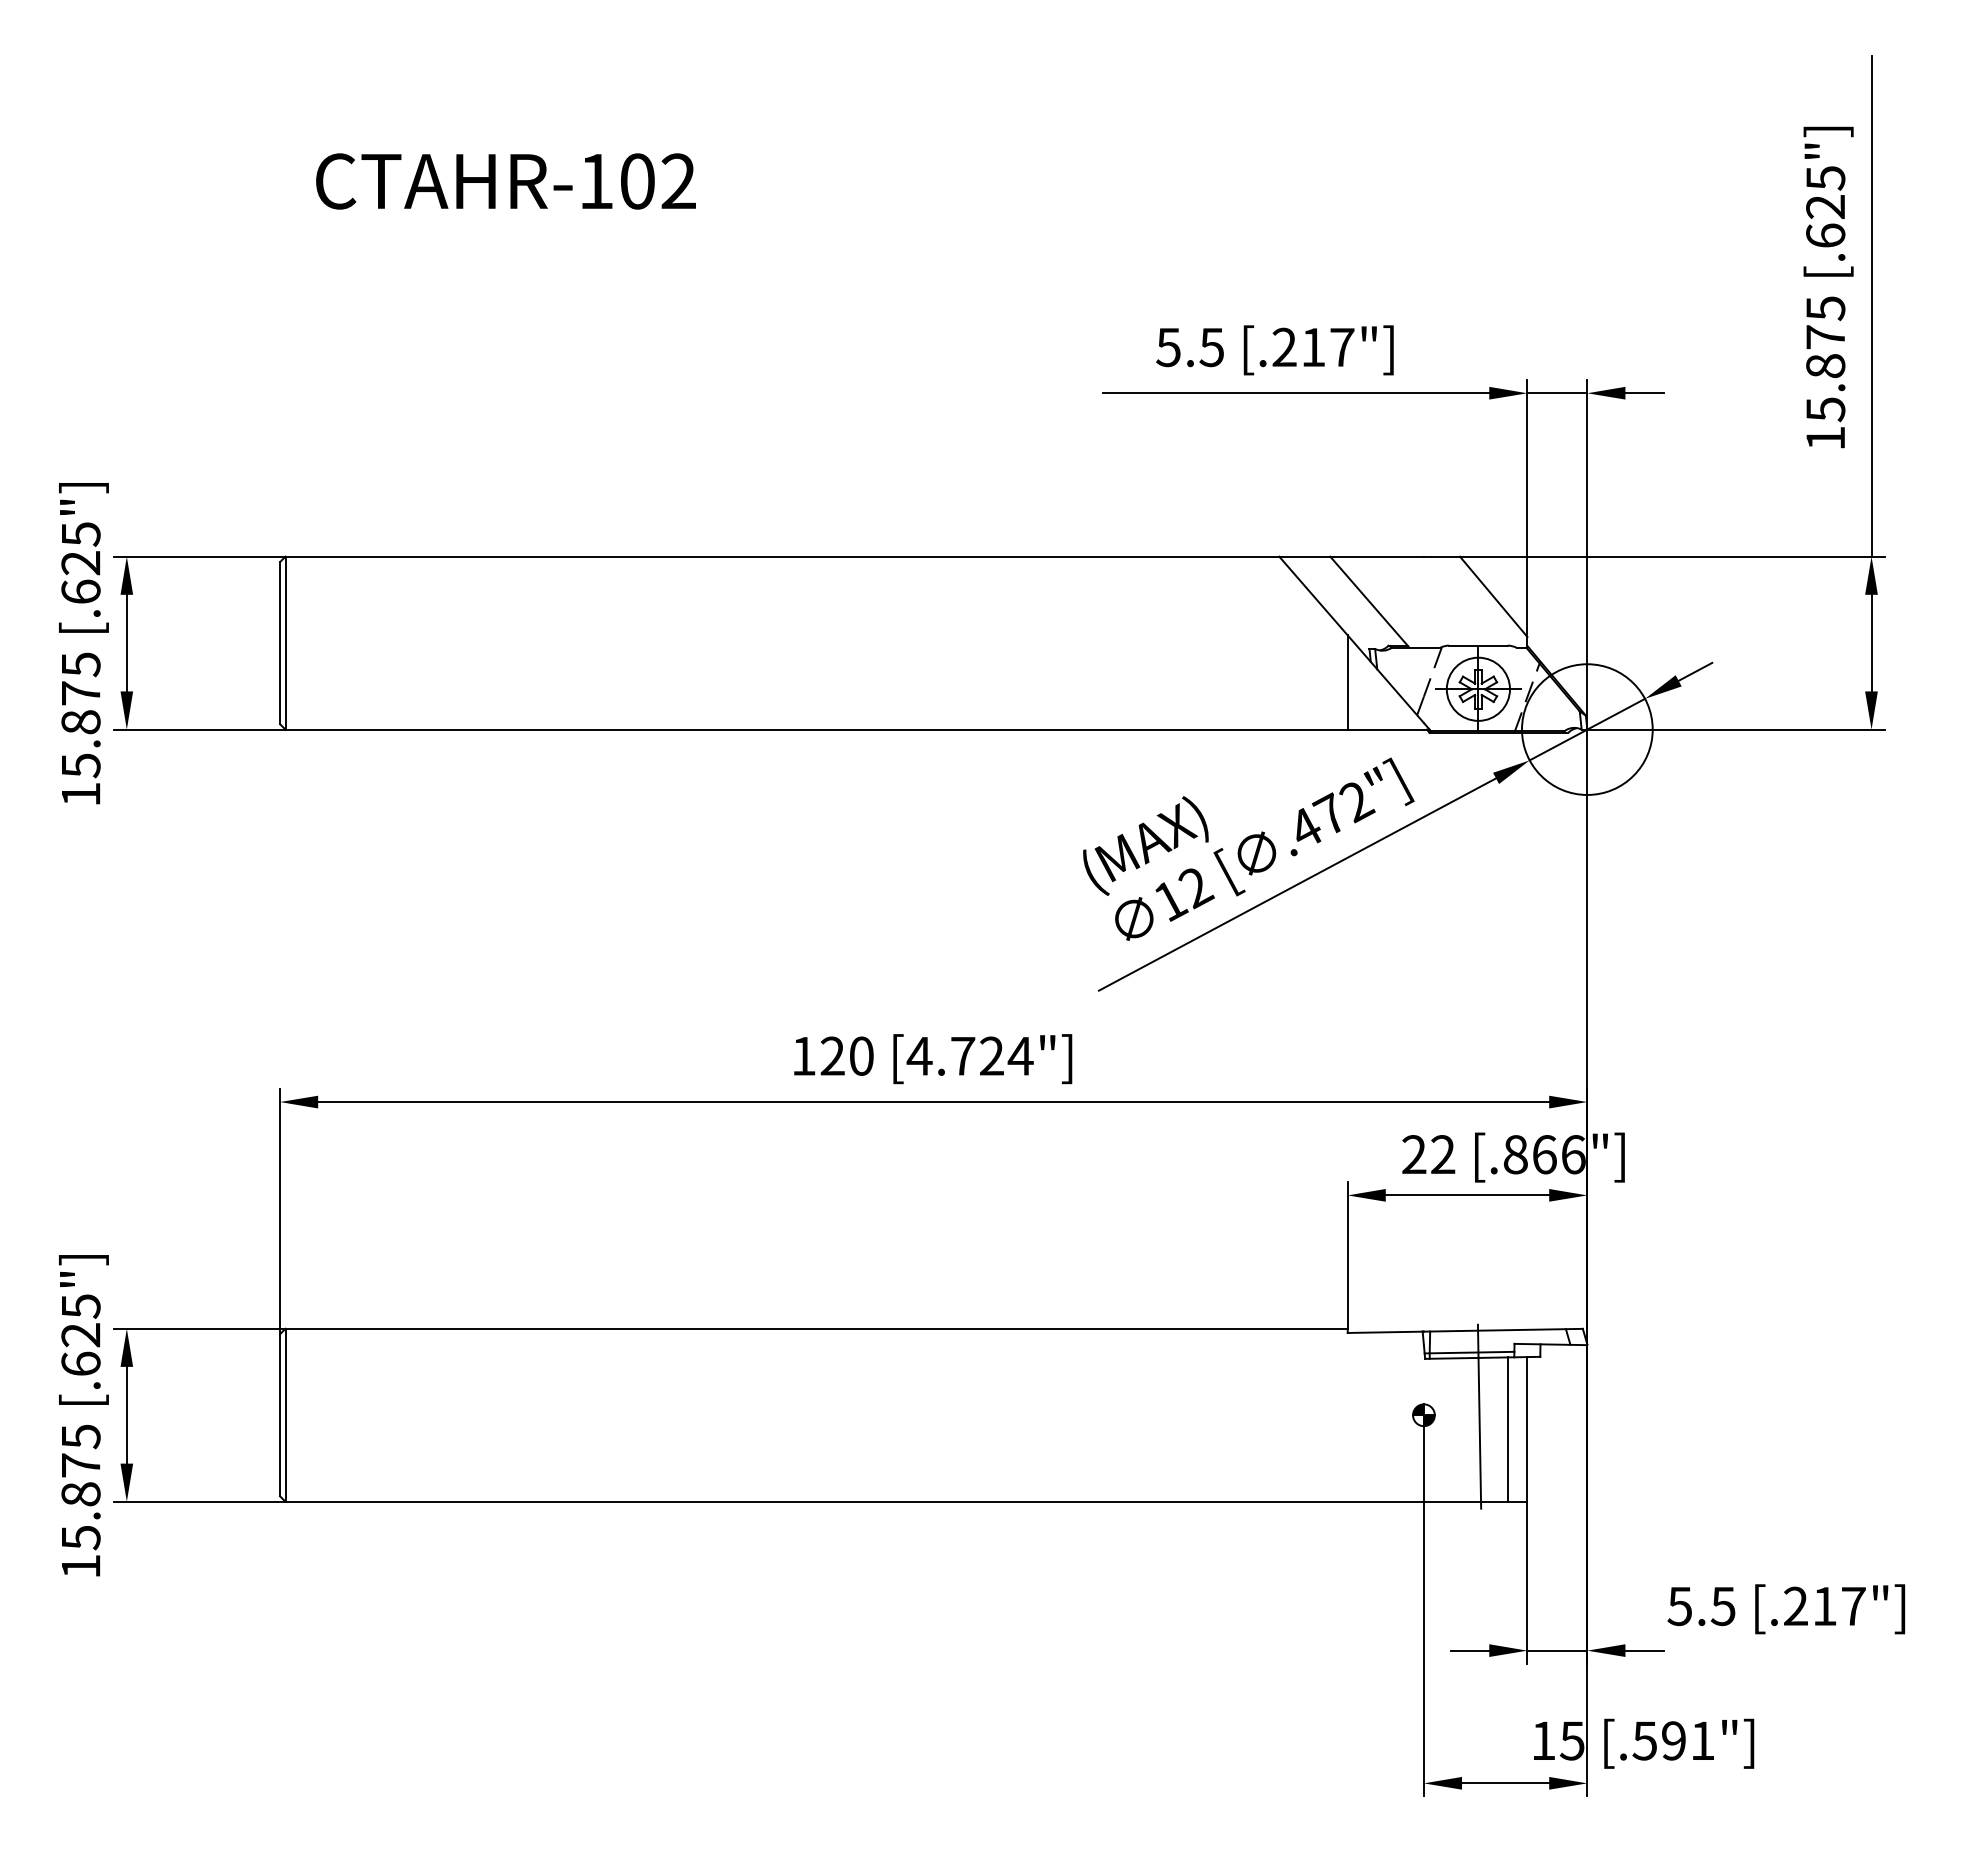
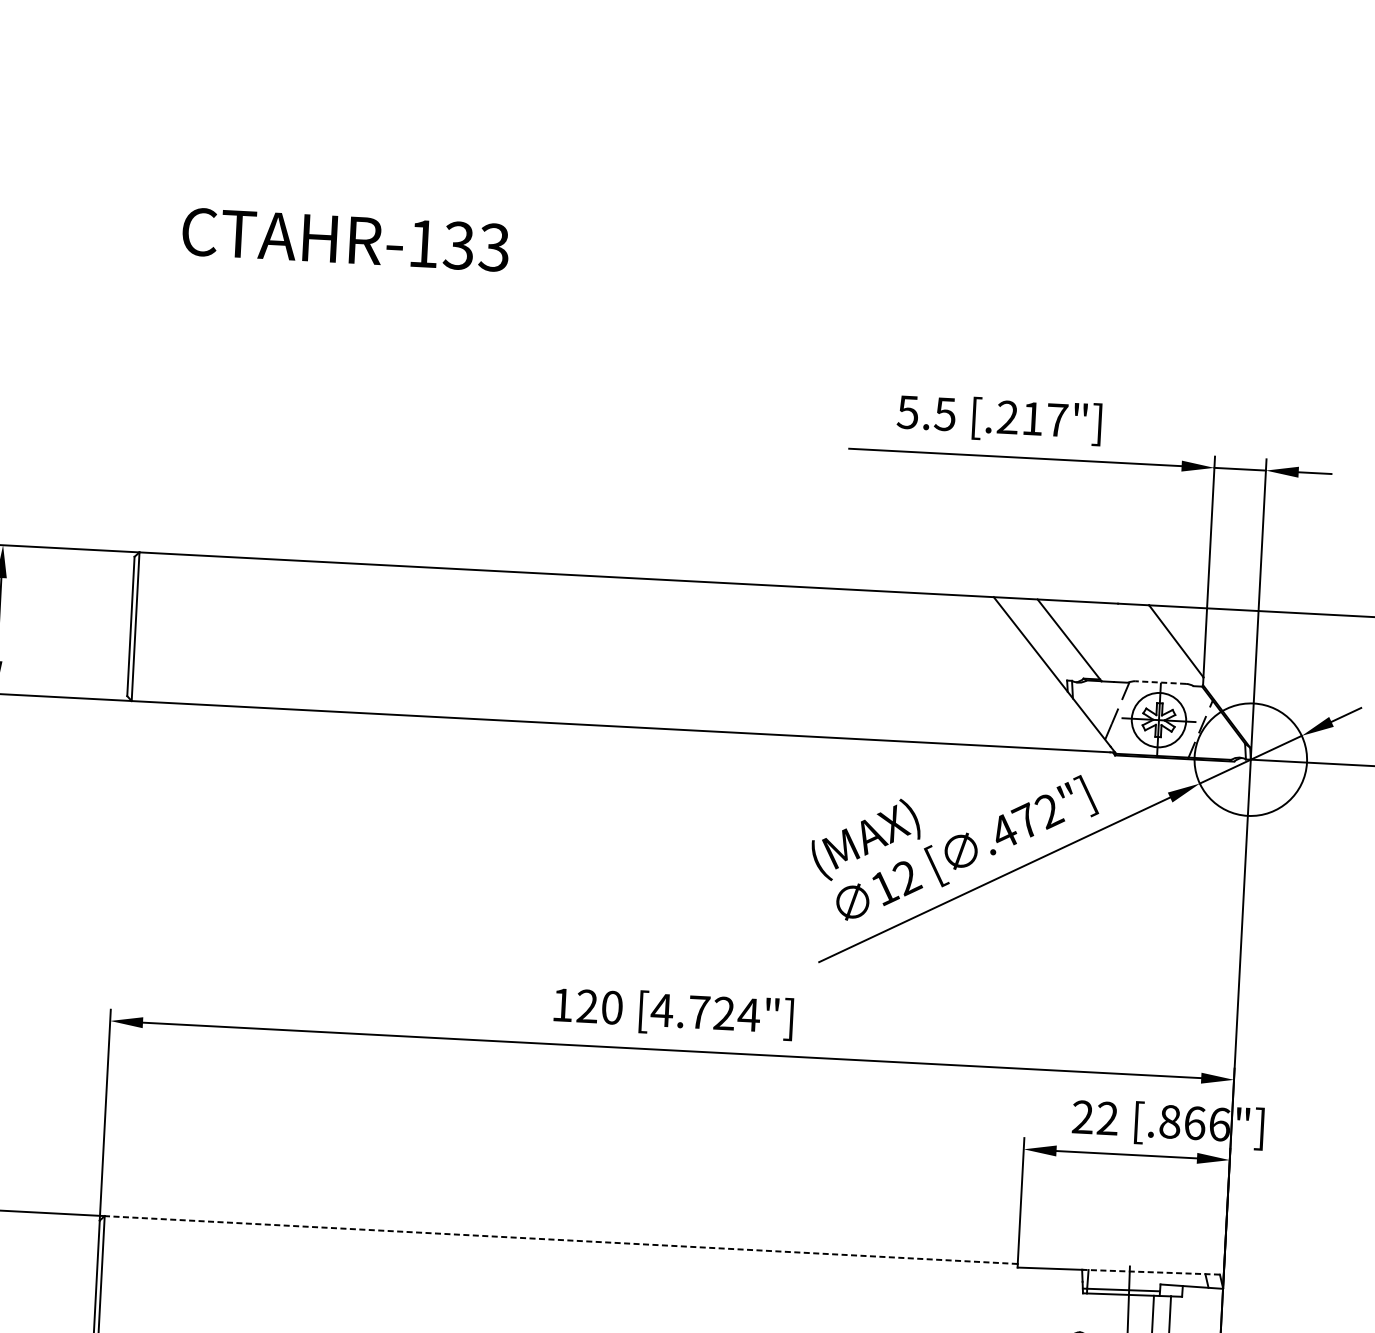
text: (657, 181) -> (476, 246), CTAHR-102 -> CTAHR-133
line: (1477, 645) -> (1160, 682), solid -> dashed
line: (1347, 681) -> (1046, 707), removed
line: (816, 1328) -> (561, 1239), solid -> dashed
line: (1502, 1330) -> (1150, 1272), solid -> dashed

